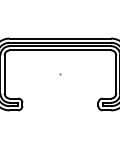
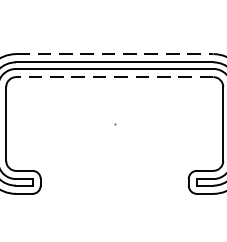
line: (60, 38) -> (114, 53), solid -> dashed
line: (60, 50) -> (114, 77), solid -> dashed

